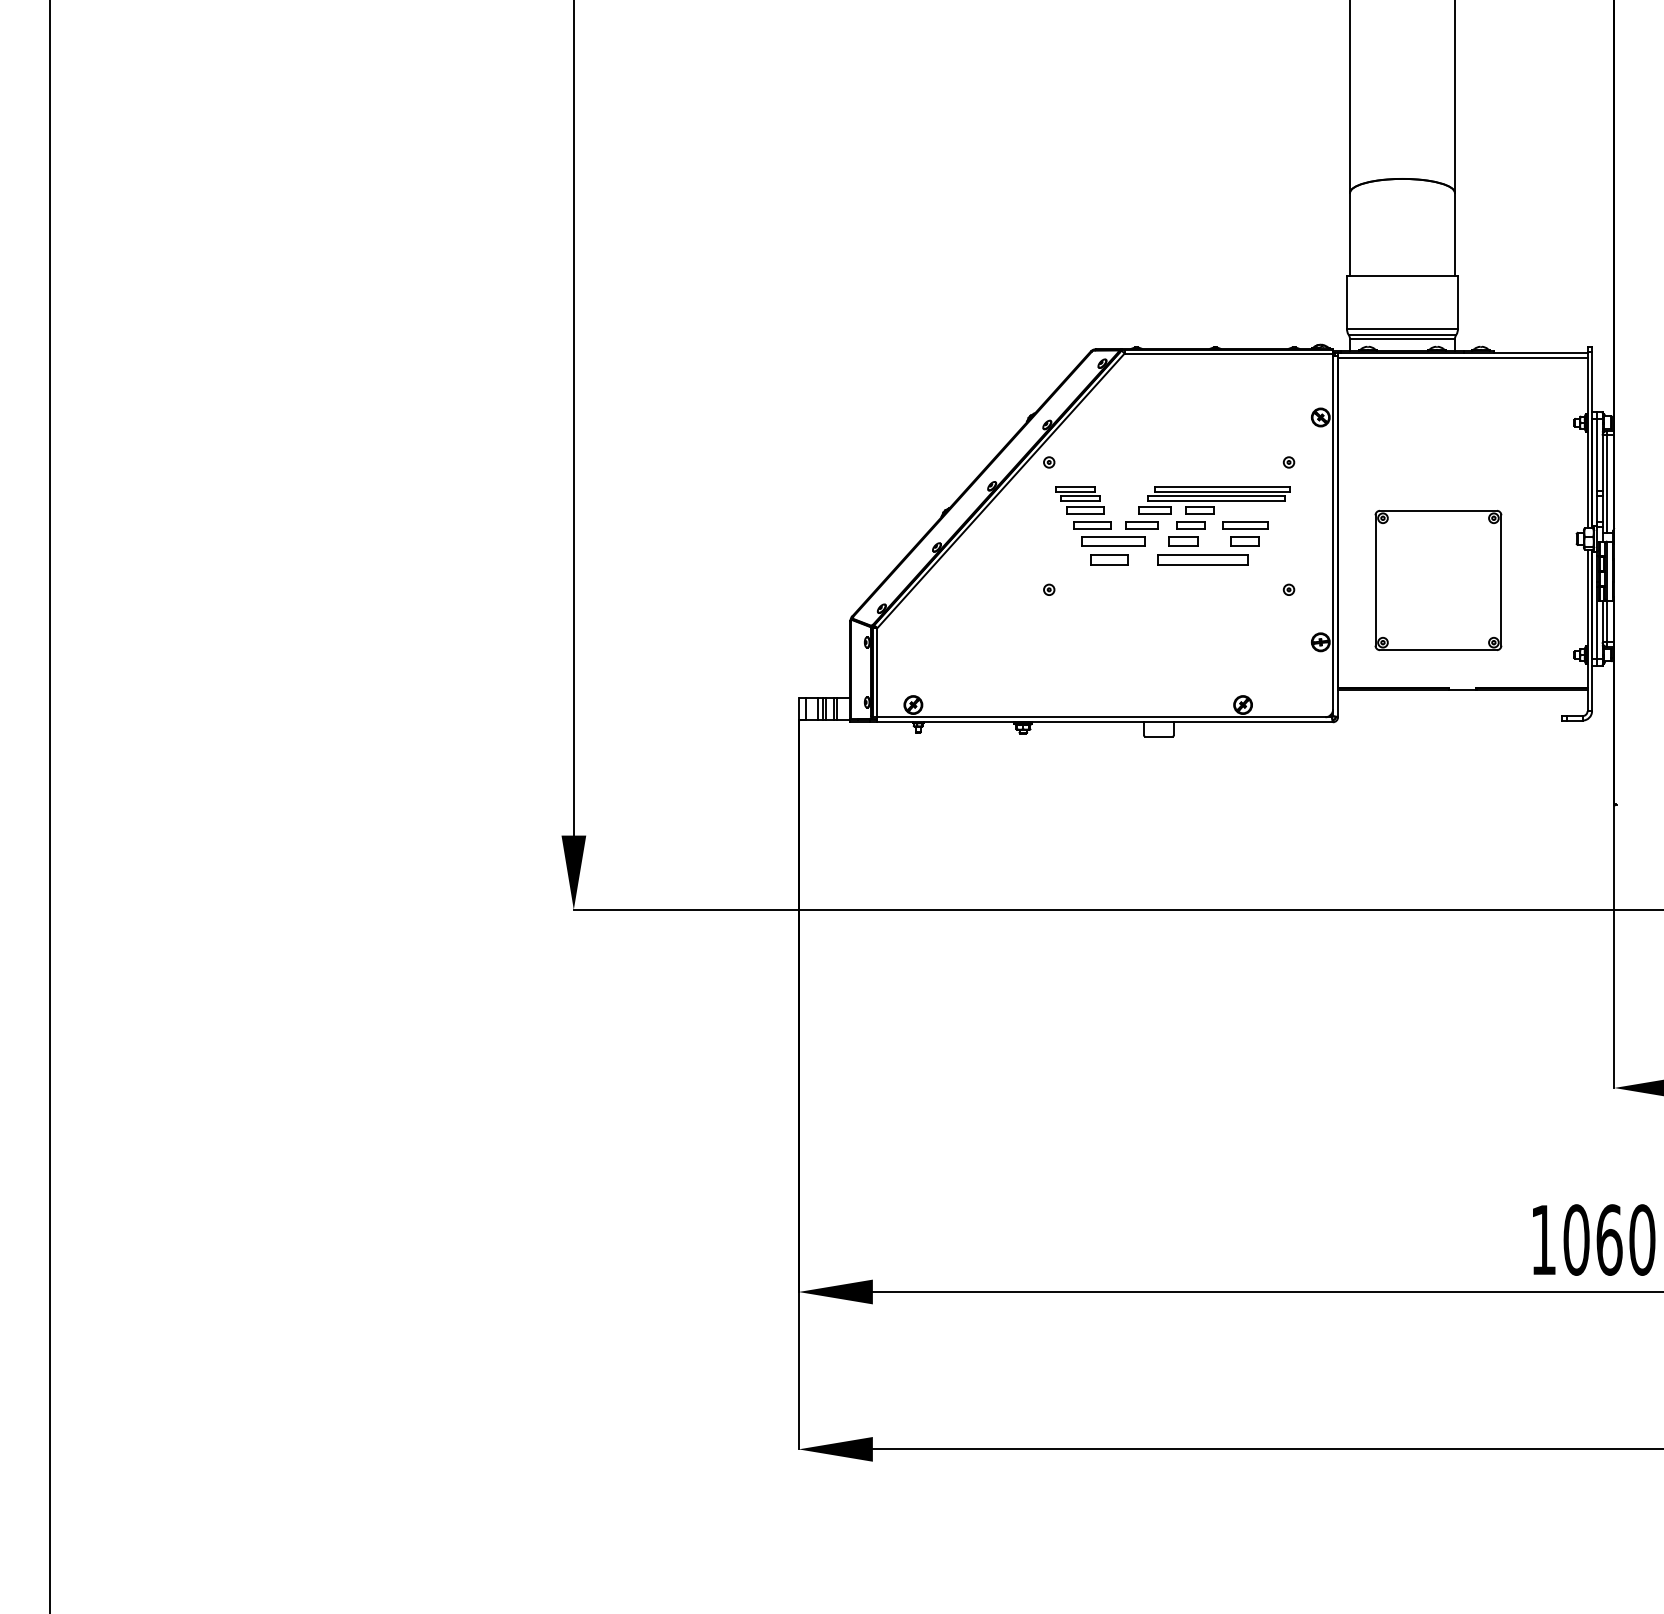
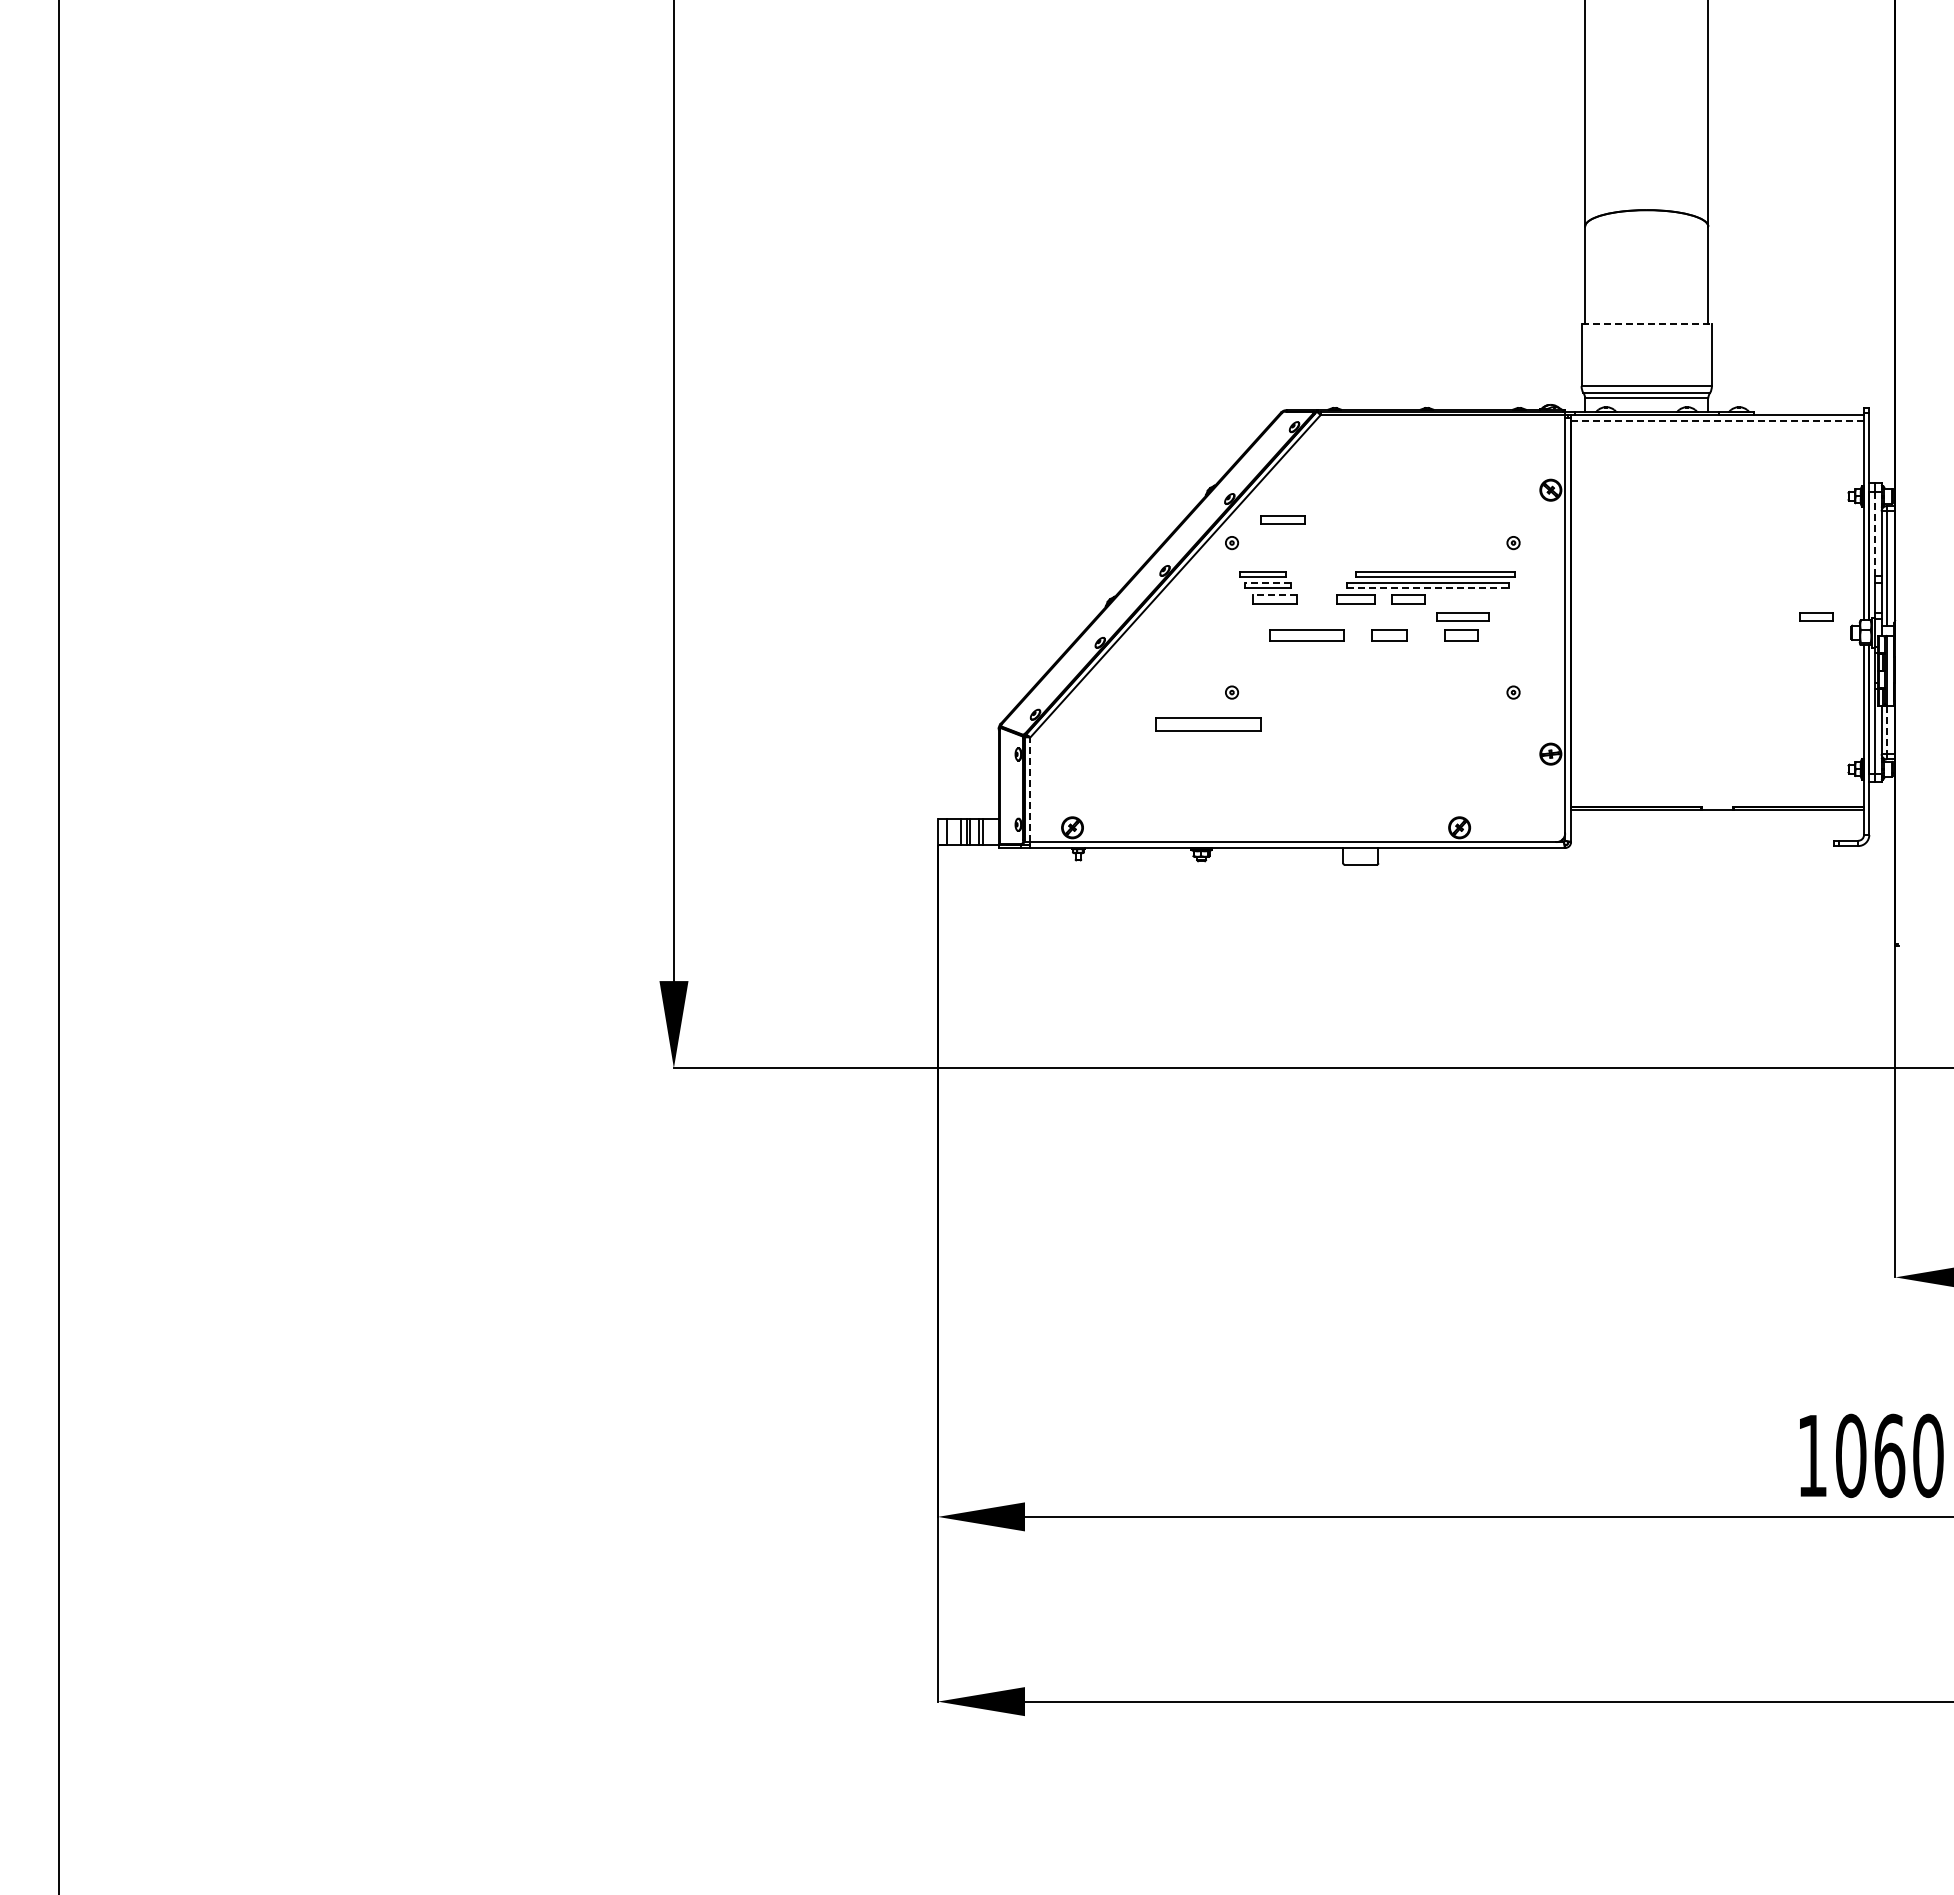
line: (1403, 276) -> (1647, 324), solid -> dashed
line: (1462, 358) -> (1717, 420), solid -> dashed
line: (1596, 455) -> (1874, 534), solid -> dashed
line: (1080, 496) -> (1268, 582), solid -> dashed
line: (1216, 500) -> (1428, 587), solid -> dashed
line: (1085, 506) -> (1274, 594), solid -> dashed
part: (1092, 525) -> (1282, 519), moved
part: (1141, 525) -> (1340, 616), removed
part: (1191, 525) -> (1816, 616), moved
part: (1109, 559) -> (1302, 657), removed
part: (1202, 559) -> (1208, 724), moved
part: (1438, 580) -> (1688, 681), removed
line: (1606, 622) -> (1886, 730), solid -> dashed
line: (877, 672) -> (1030, 789), solid -> dashed

